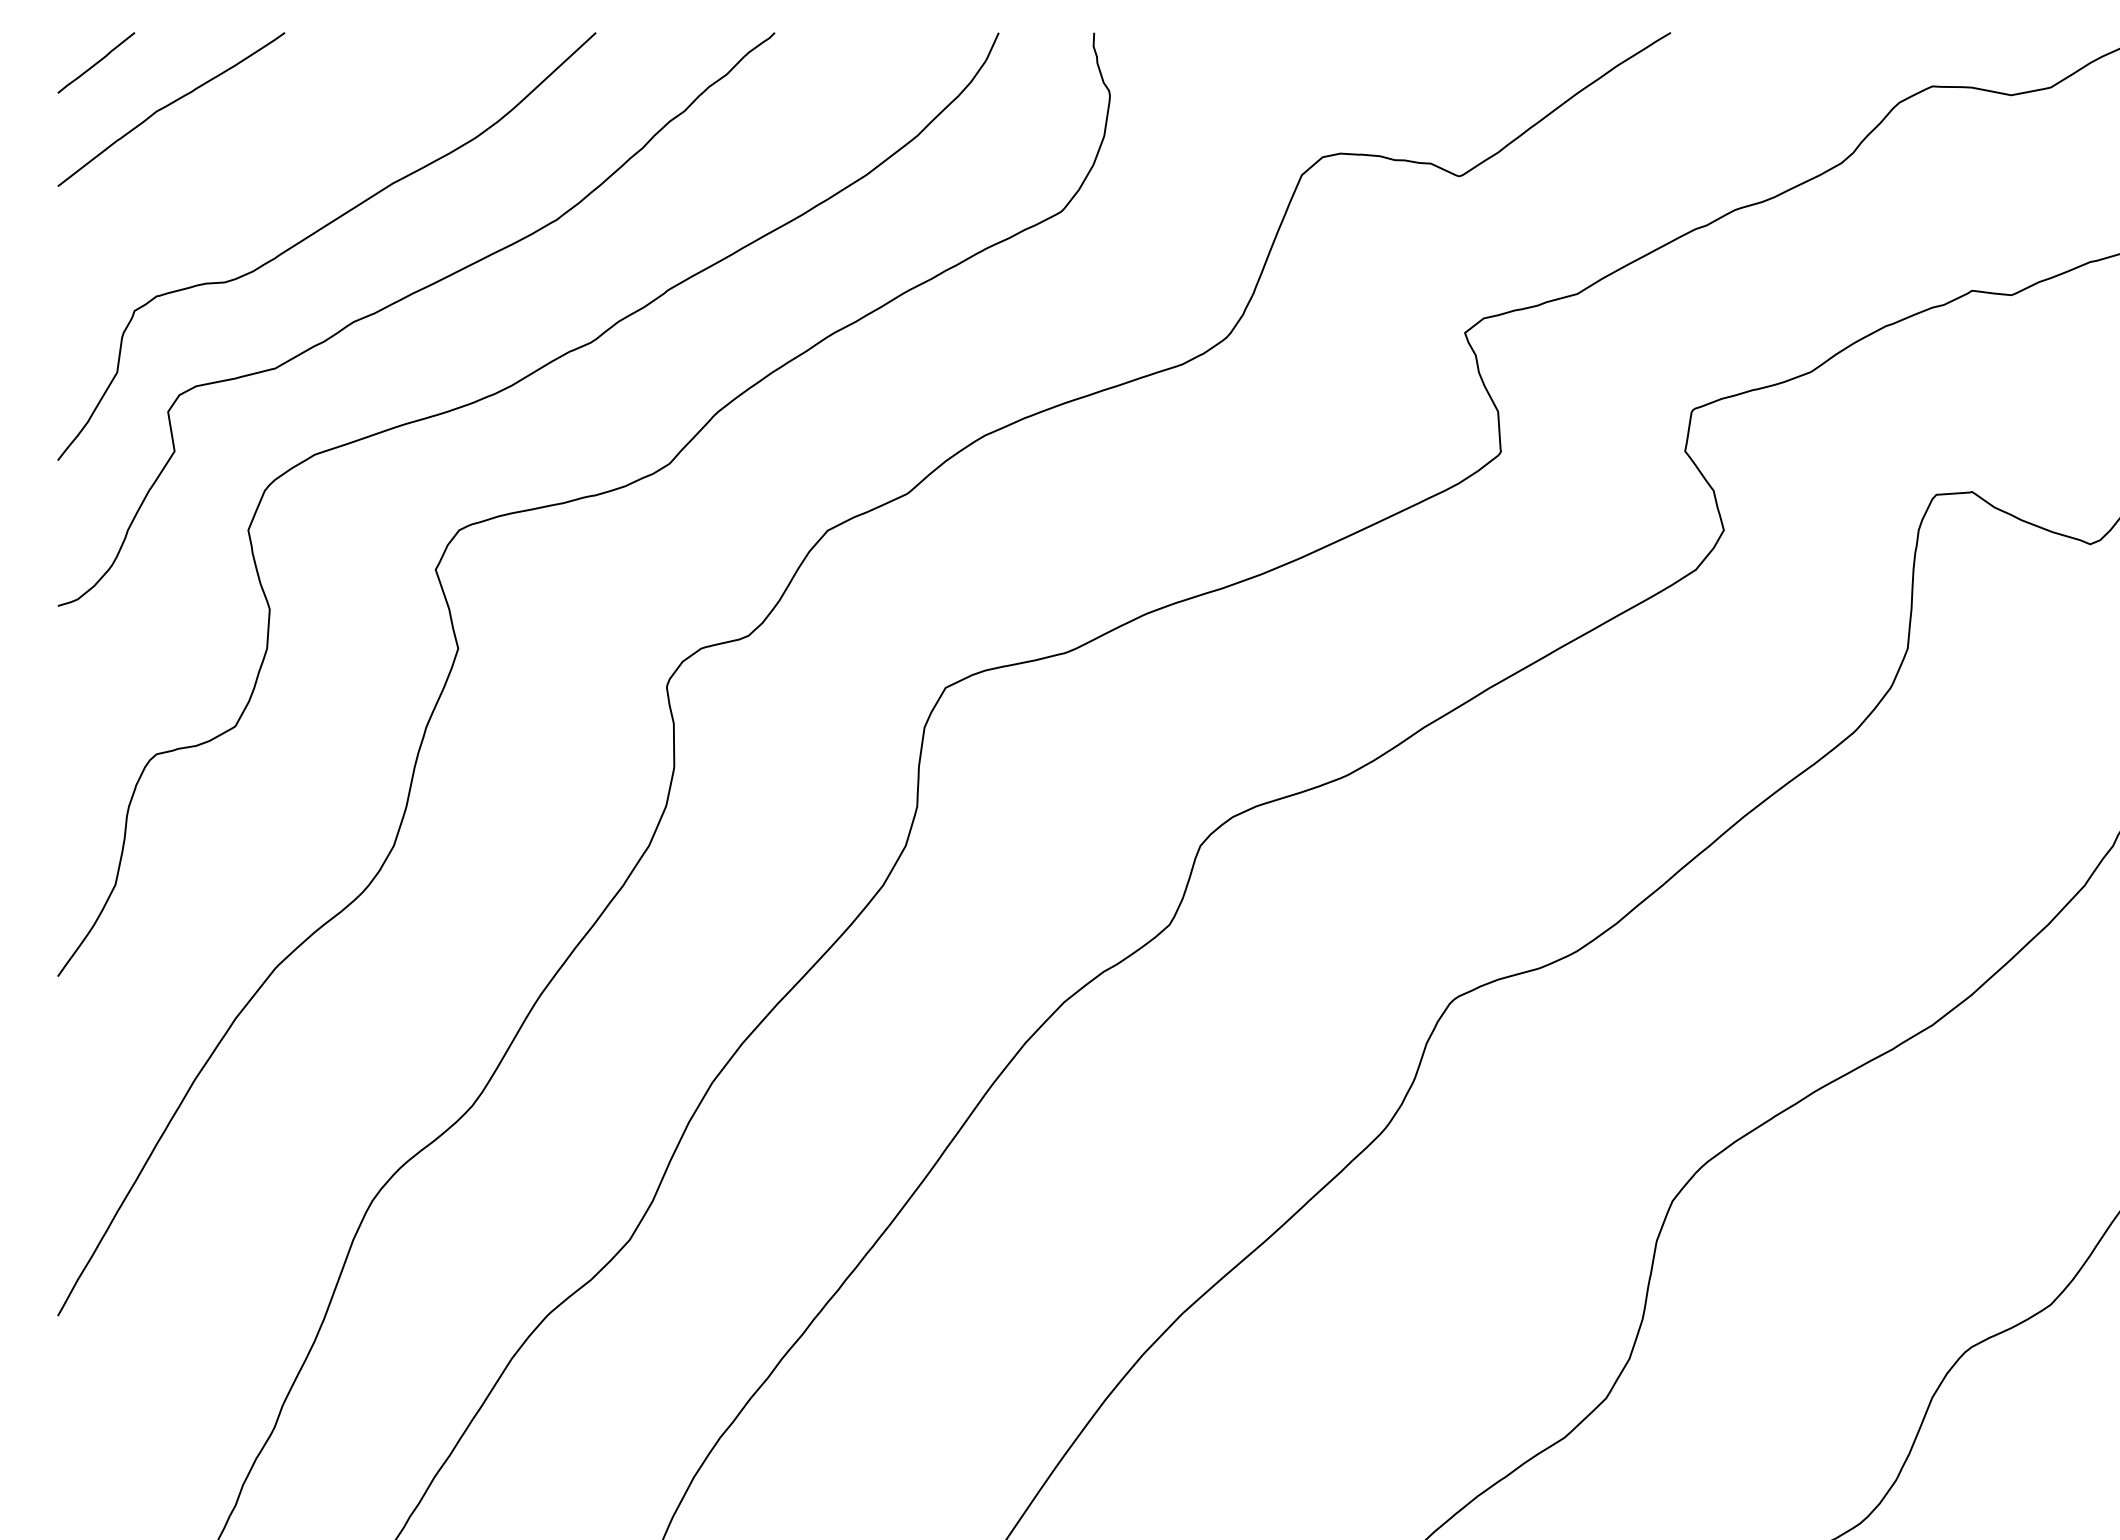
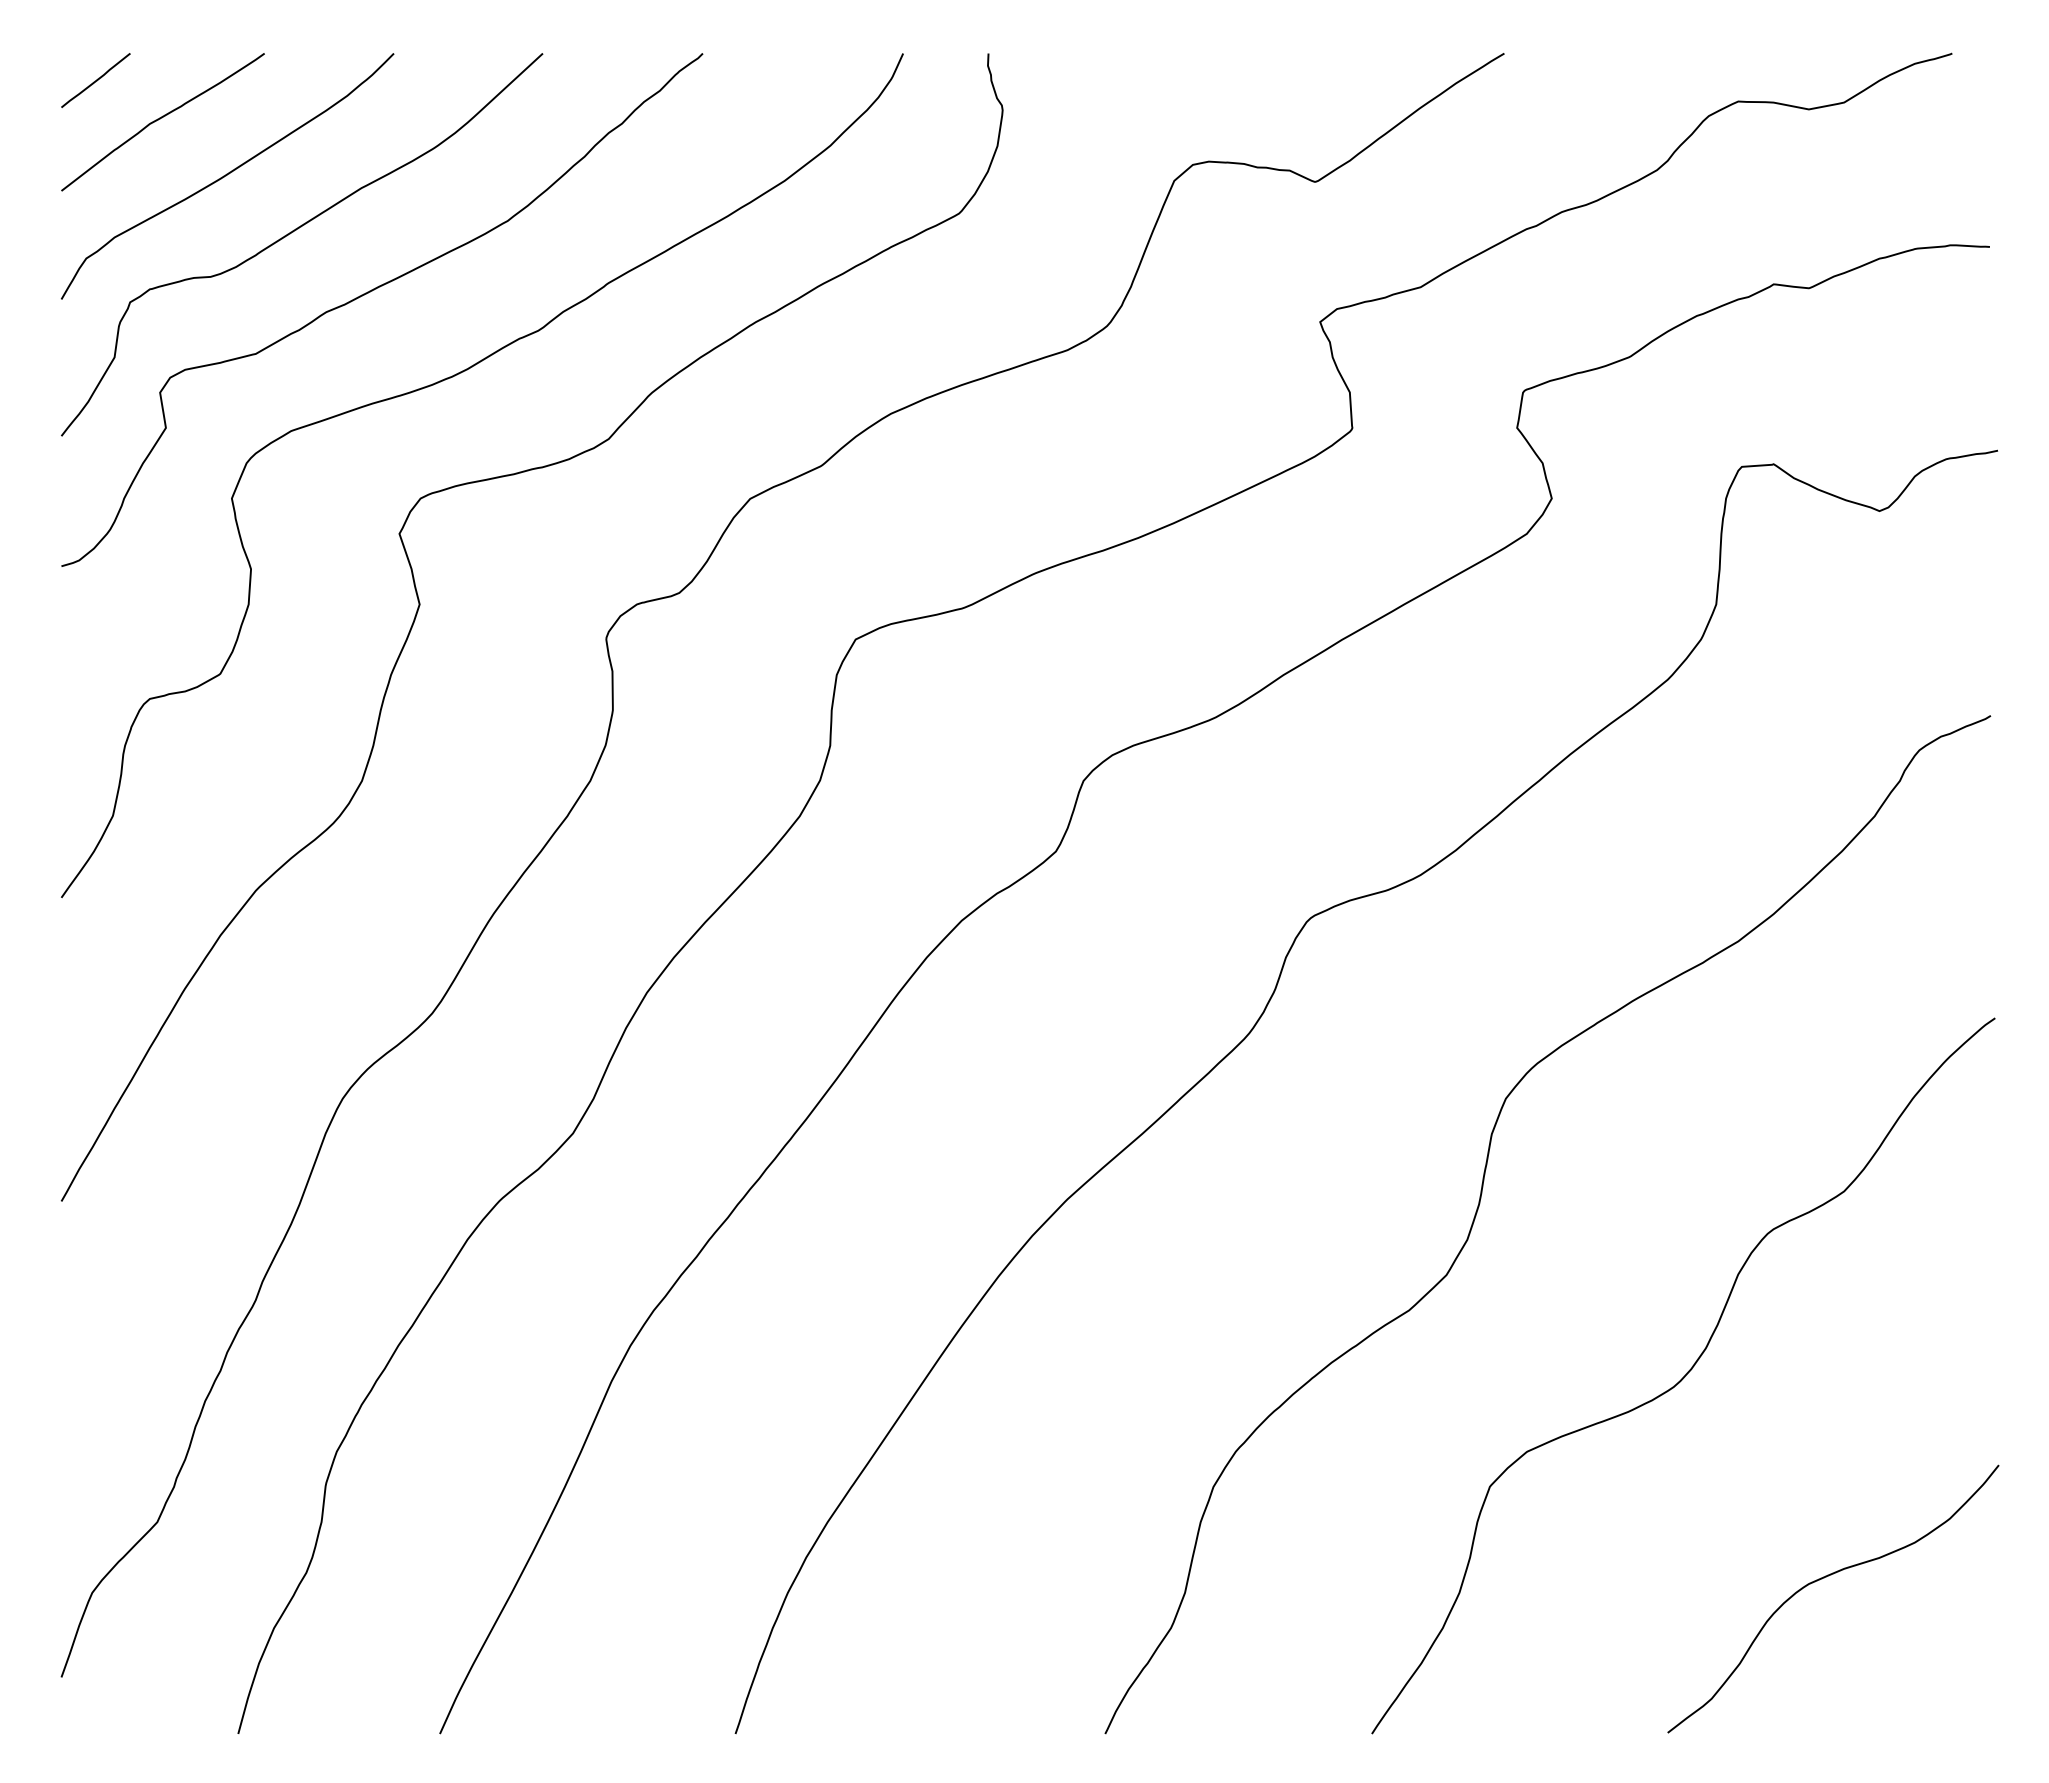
curve: (243, 169) -> (227, 175), added

